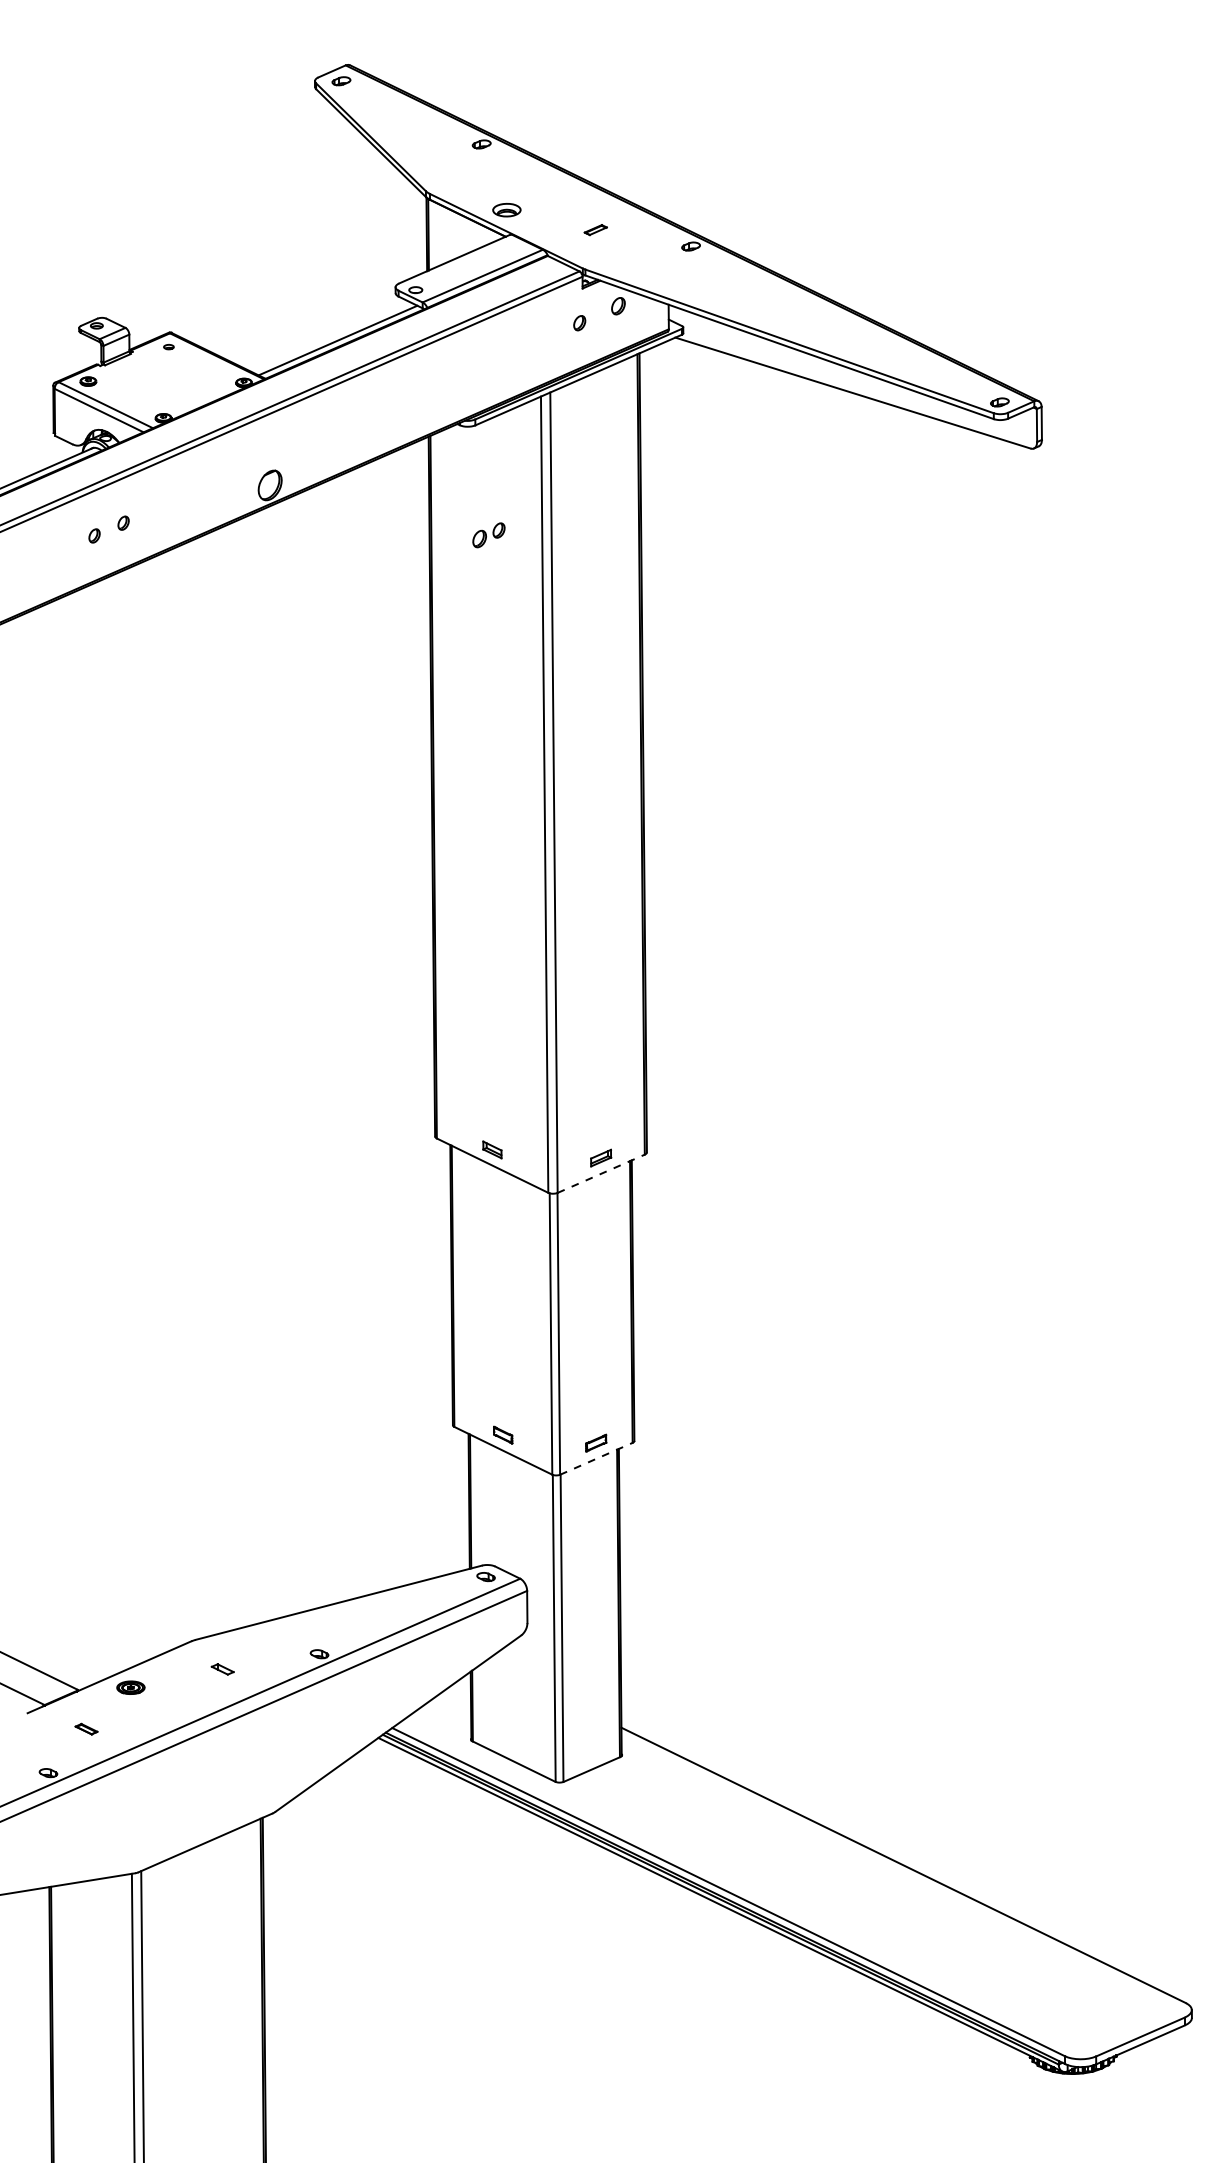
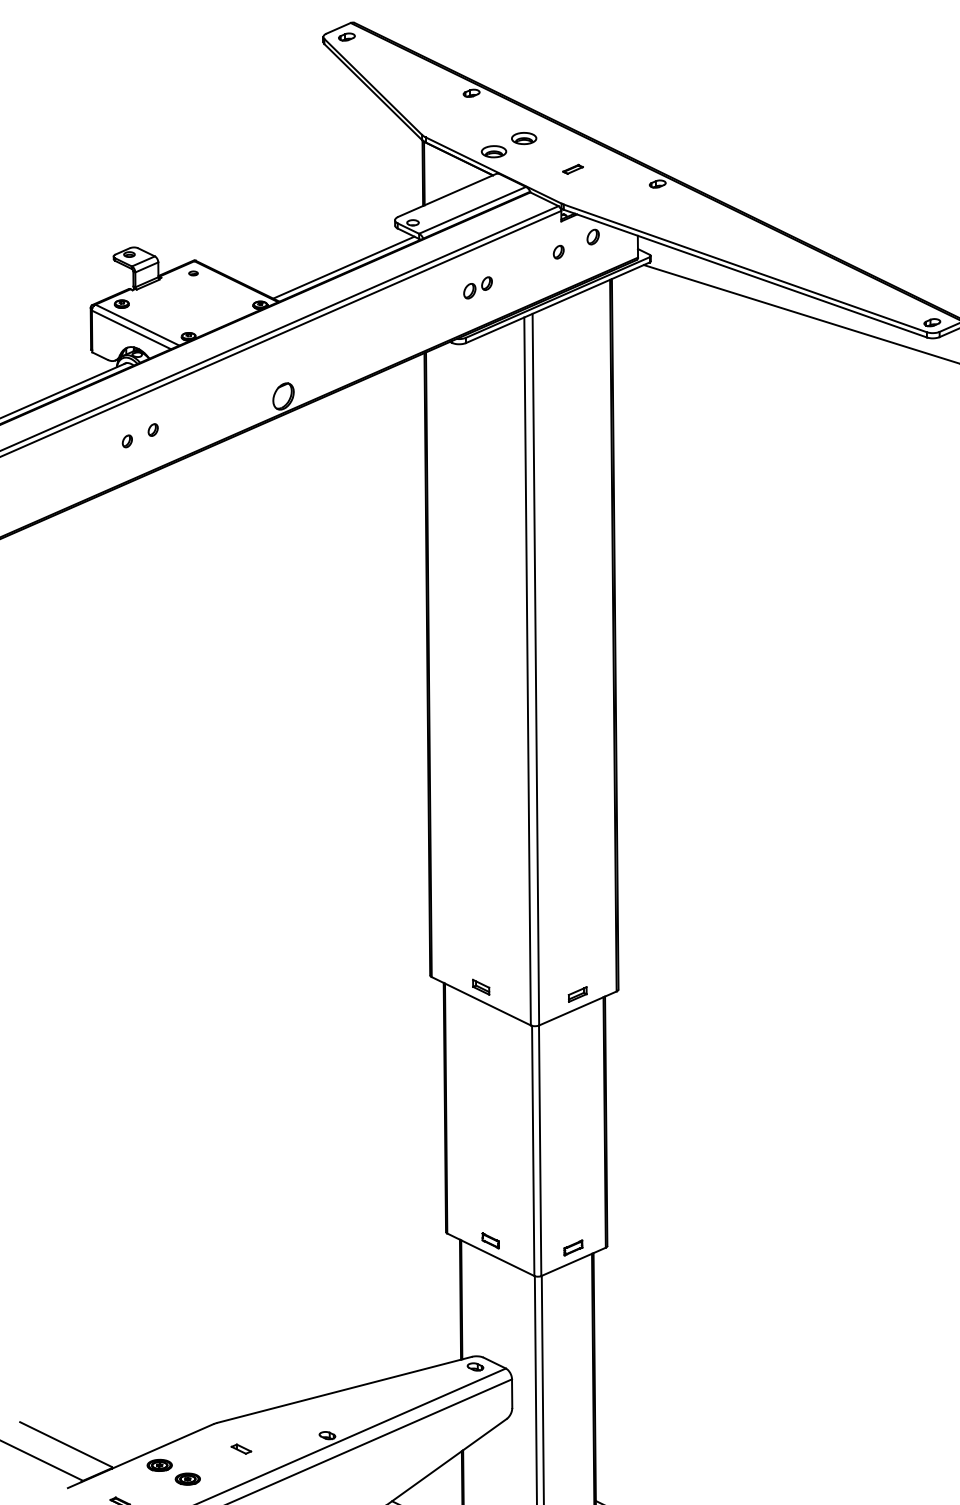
part: (540, 195) -> (523, 138), added
part: (488, 535) -> (477, 288), moved
line: (601, 1173) -> (578, 1008), dashed -> solid
line: (596, 1458) -> (573, 1261), dashed -> solid
part: (162, 1703) -> (187, 1479), added

